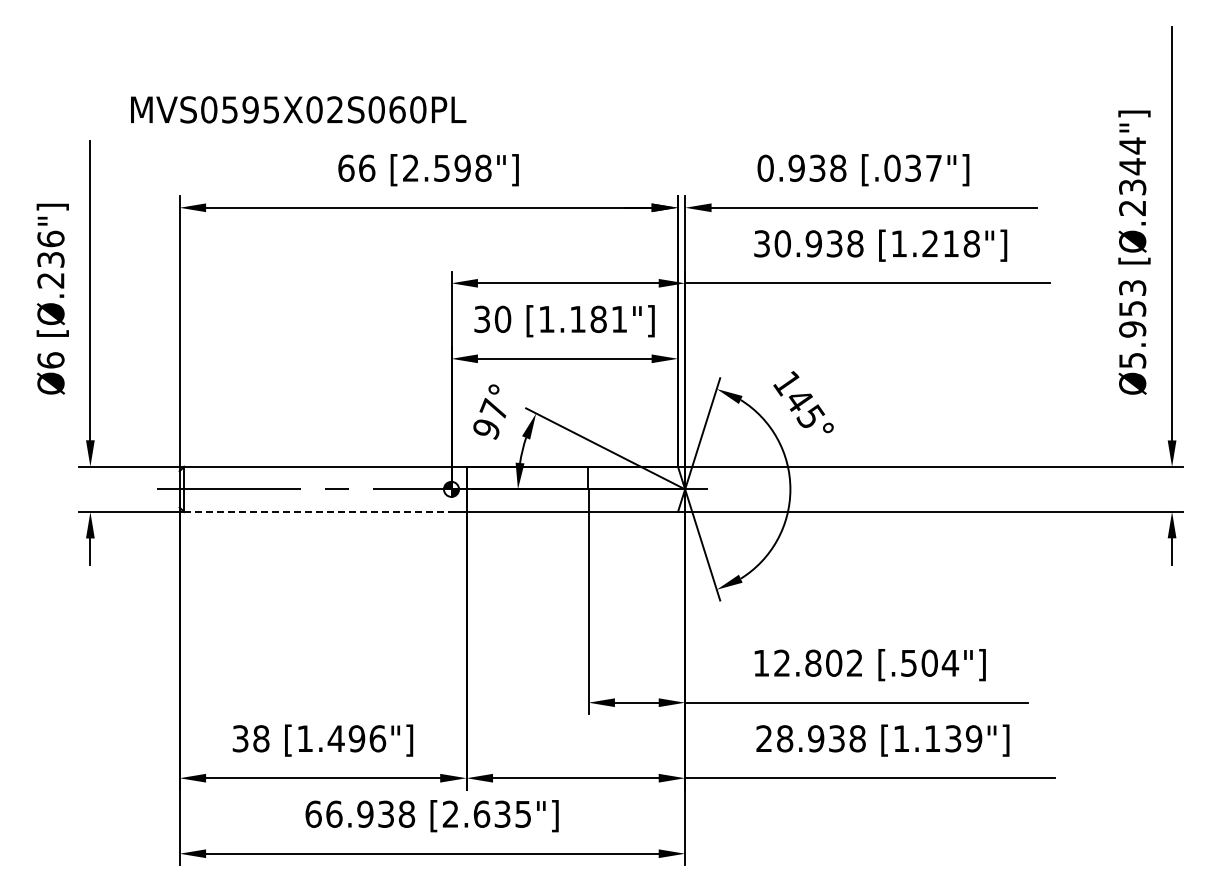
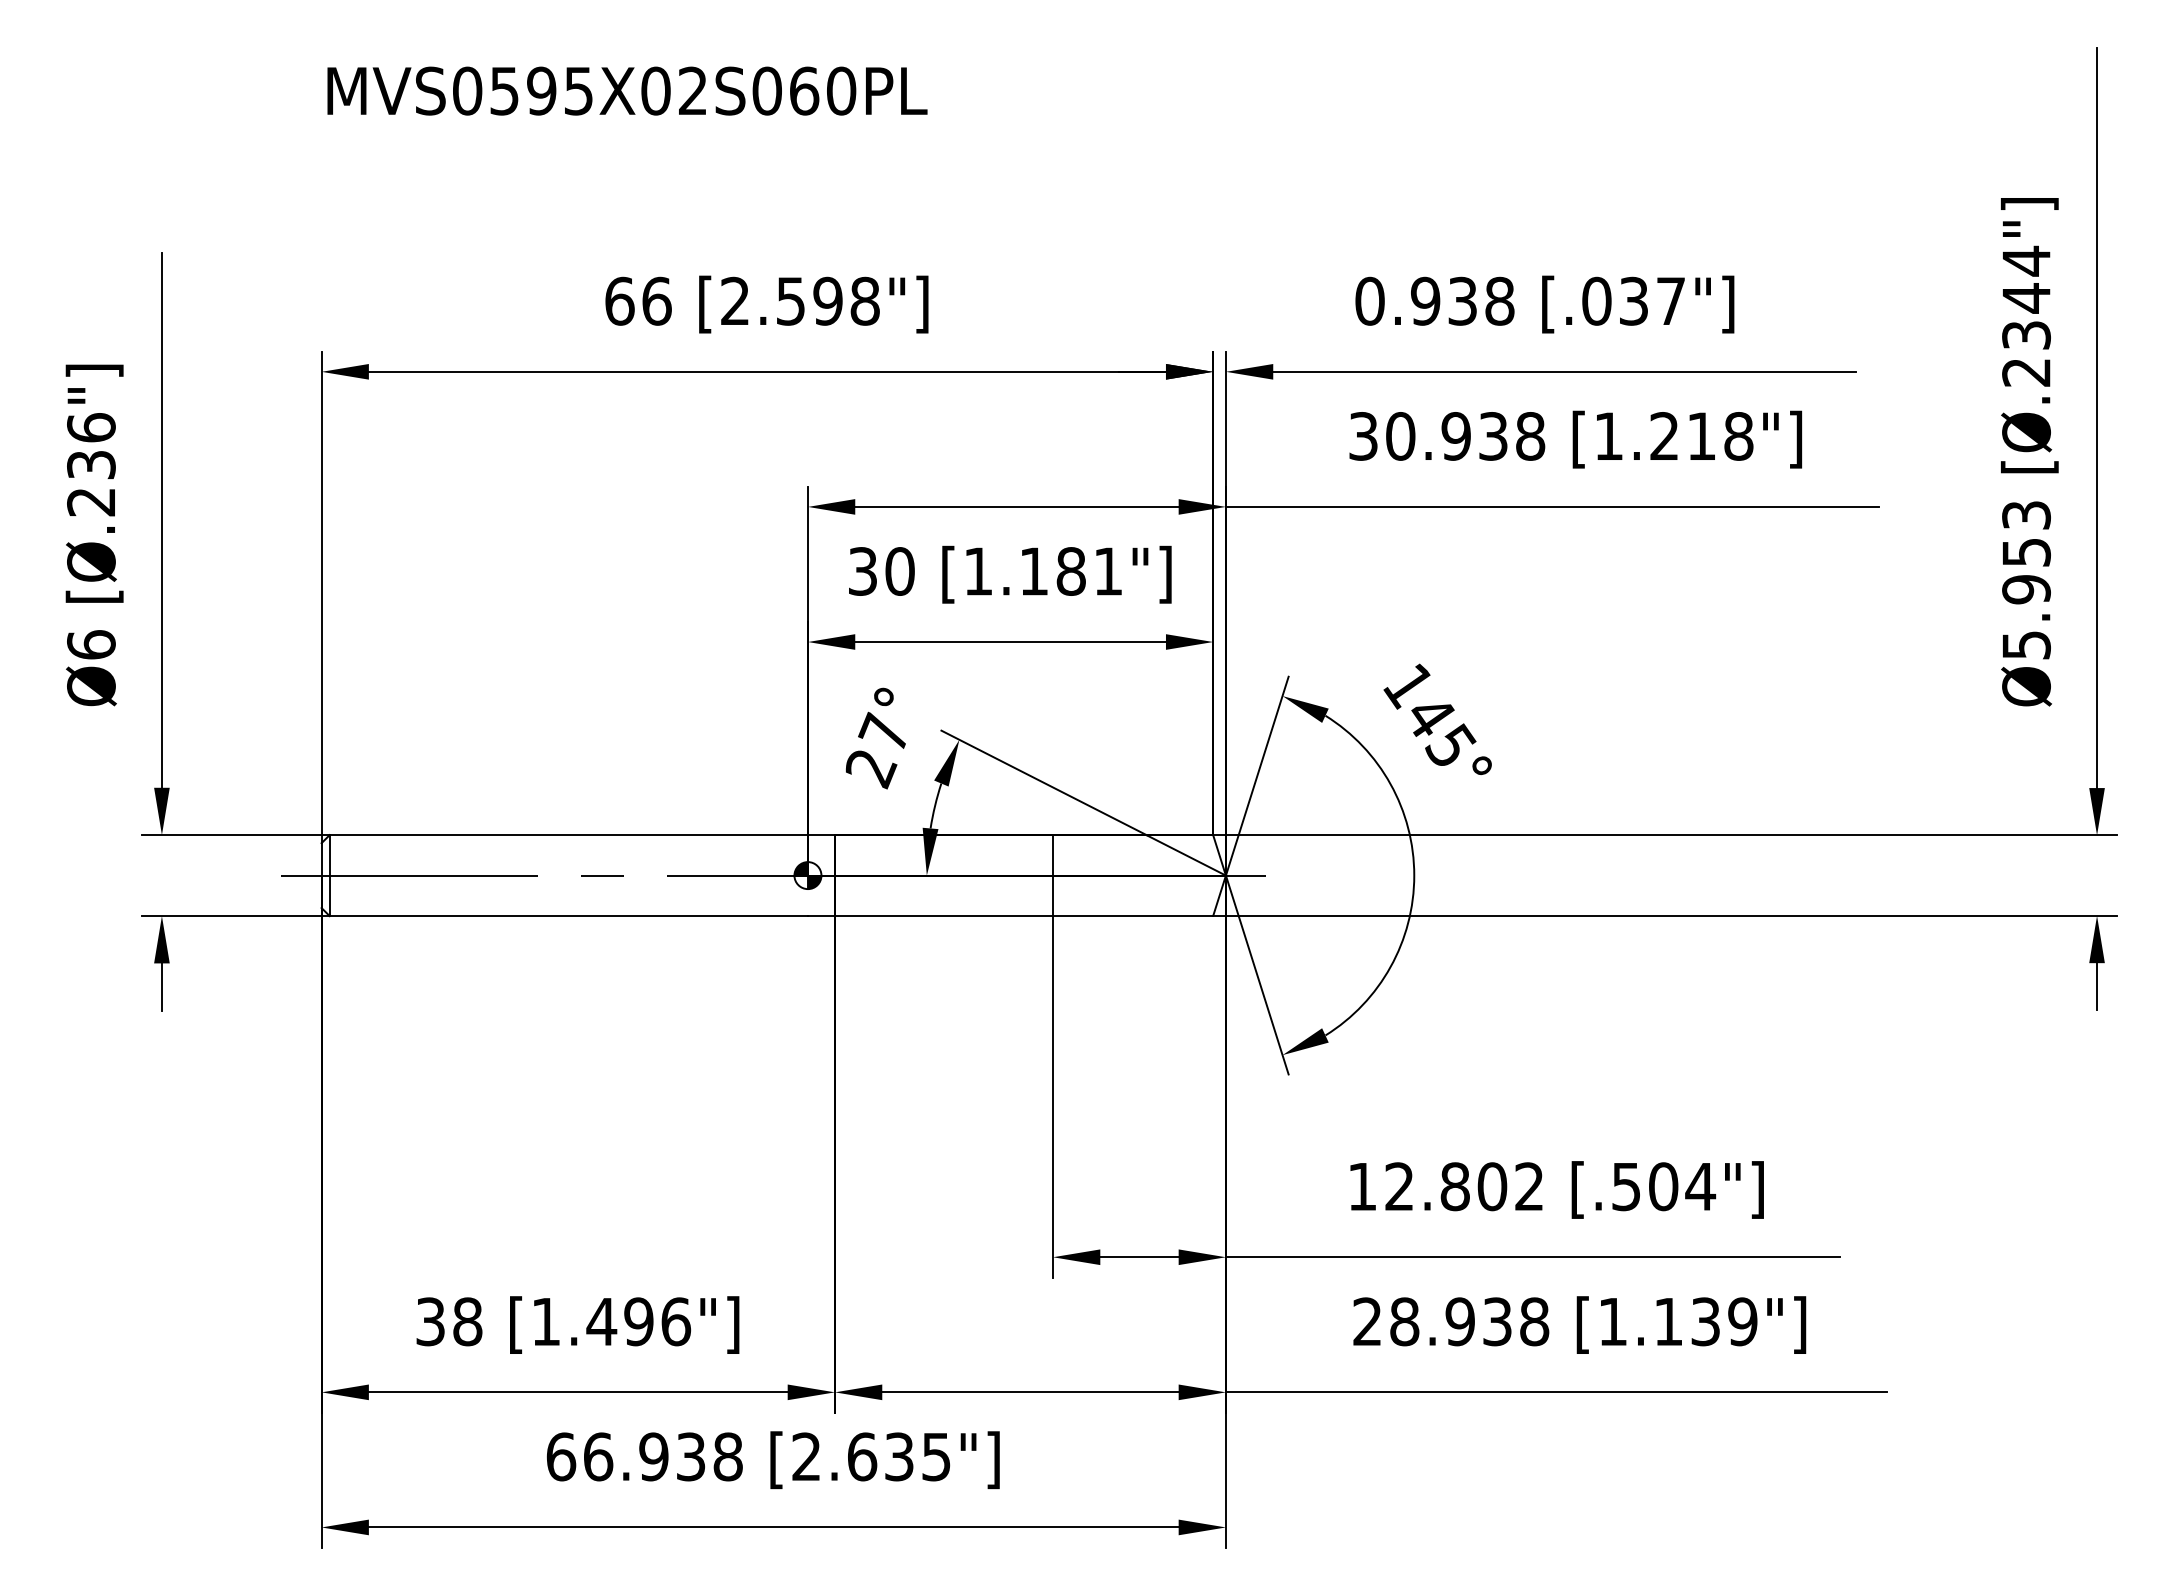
text: (298, 109) -> (627, 90), moved
text: (486, 430) -> (870, 770), 97° -> 27°
line: (317, 512) -> (568, 916), dashed -> solid

